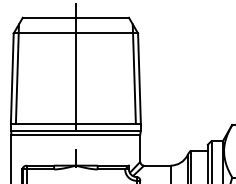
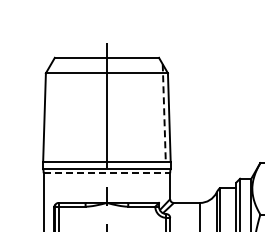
line: (17, 74) -> (49, 113), removed
line: (134, 74) -> (164, 113), solid -> dashed
line: (76, 135) -> (107, 173), solid -> dashed

